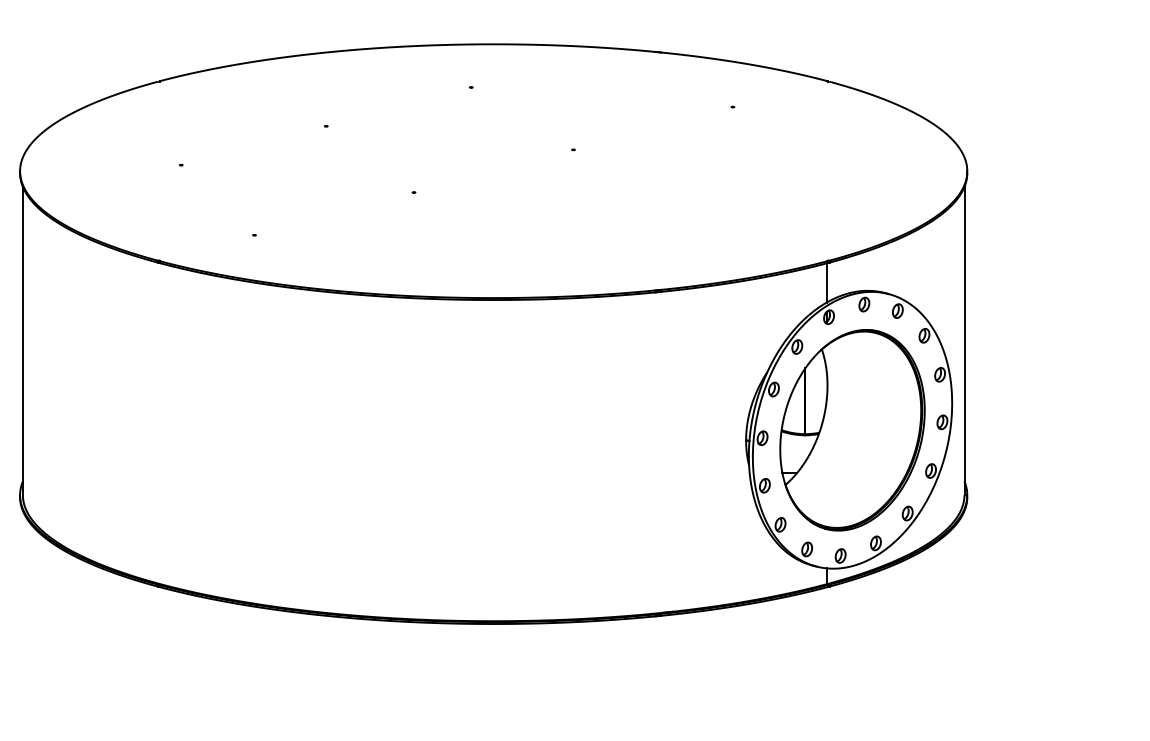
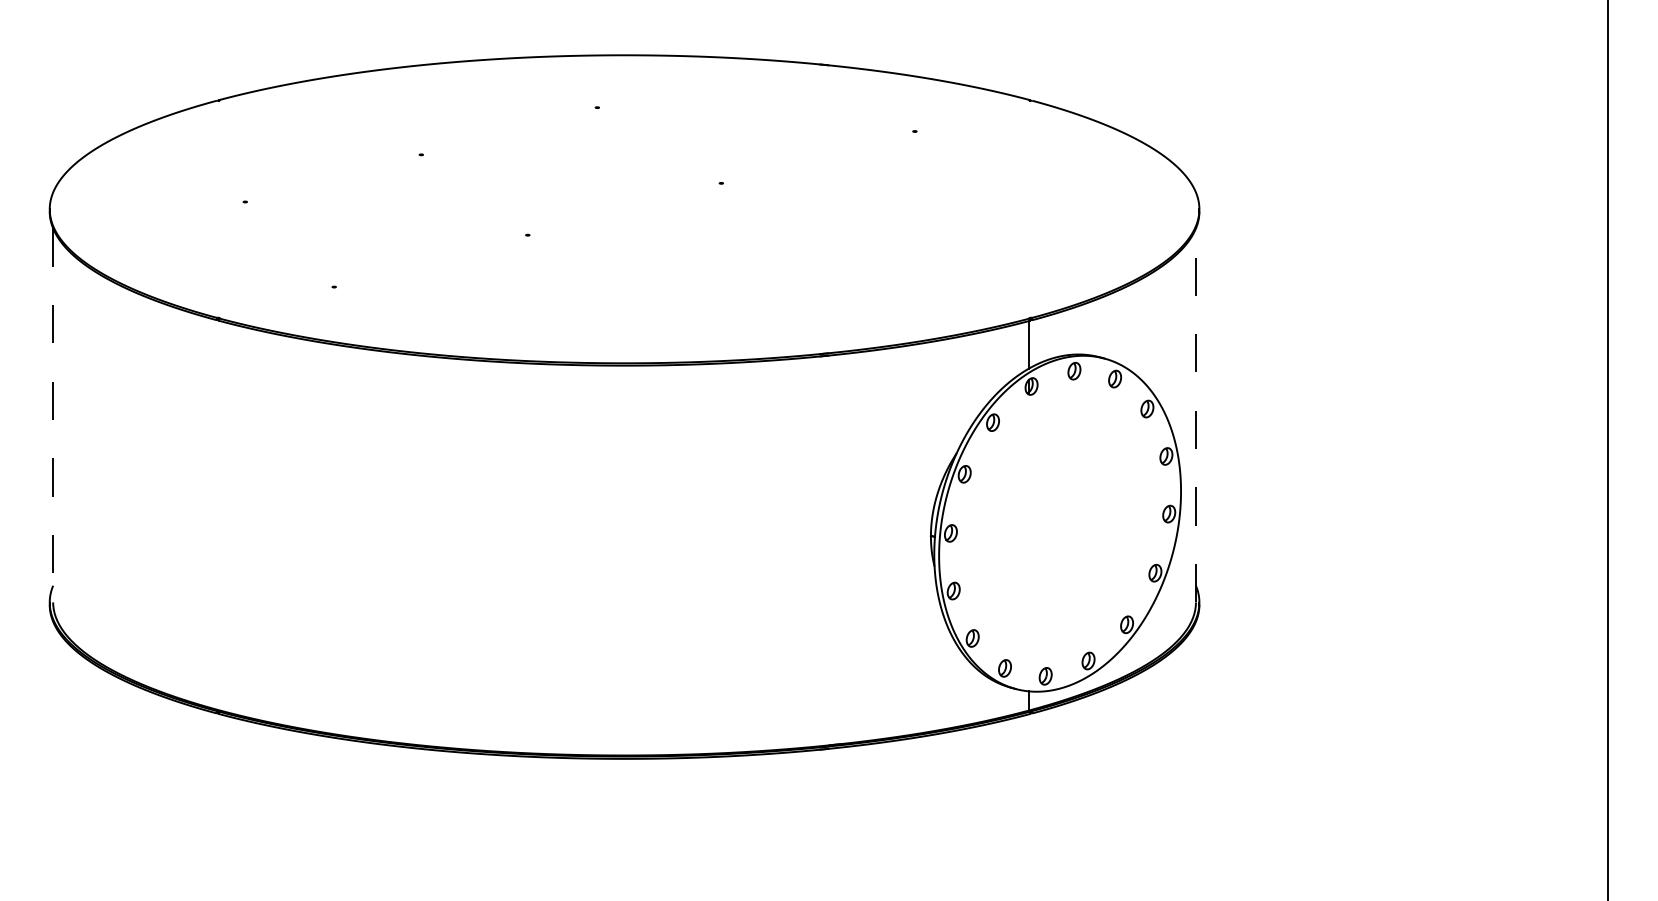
line: (23, 341) -> (53, 415), solid -> dashed
line: (964, 341) -> (1195, 415), solid -> dashed
part: (852, 430) -> (1059, 523), removed

